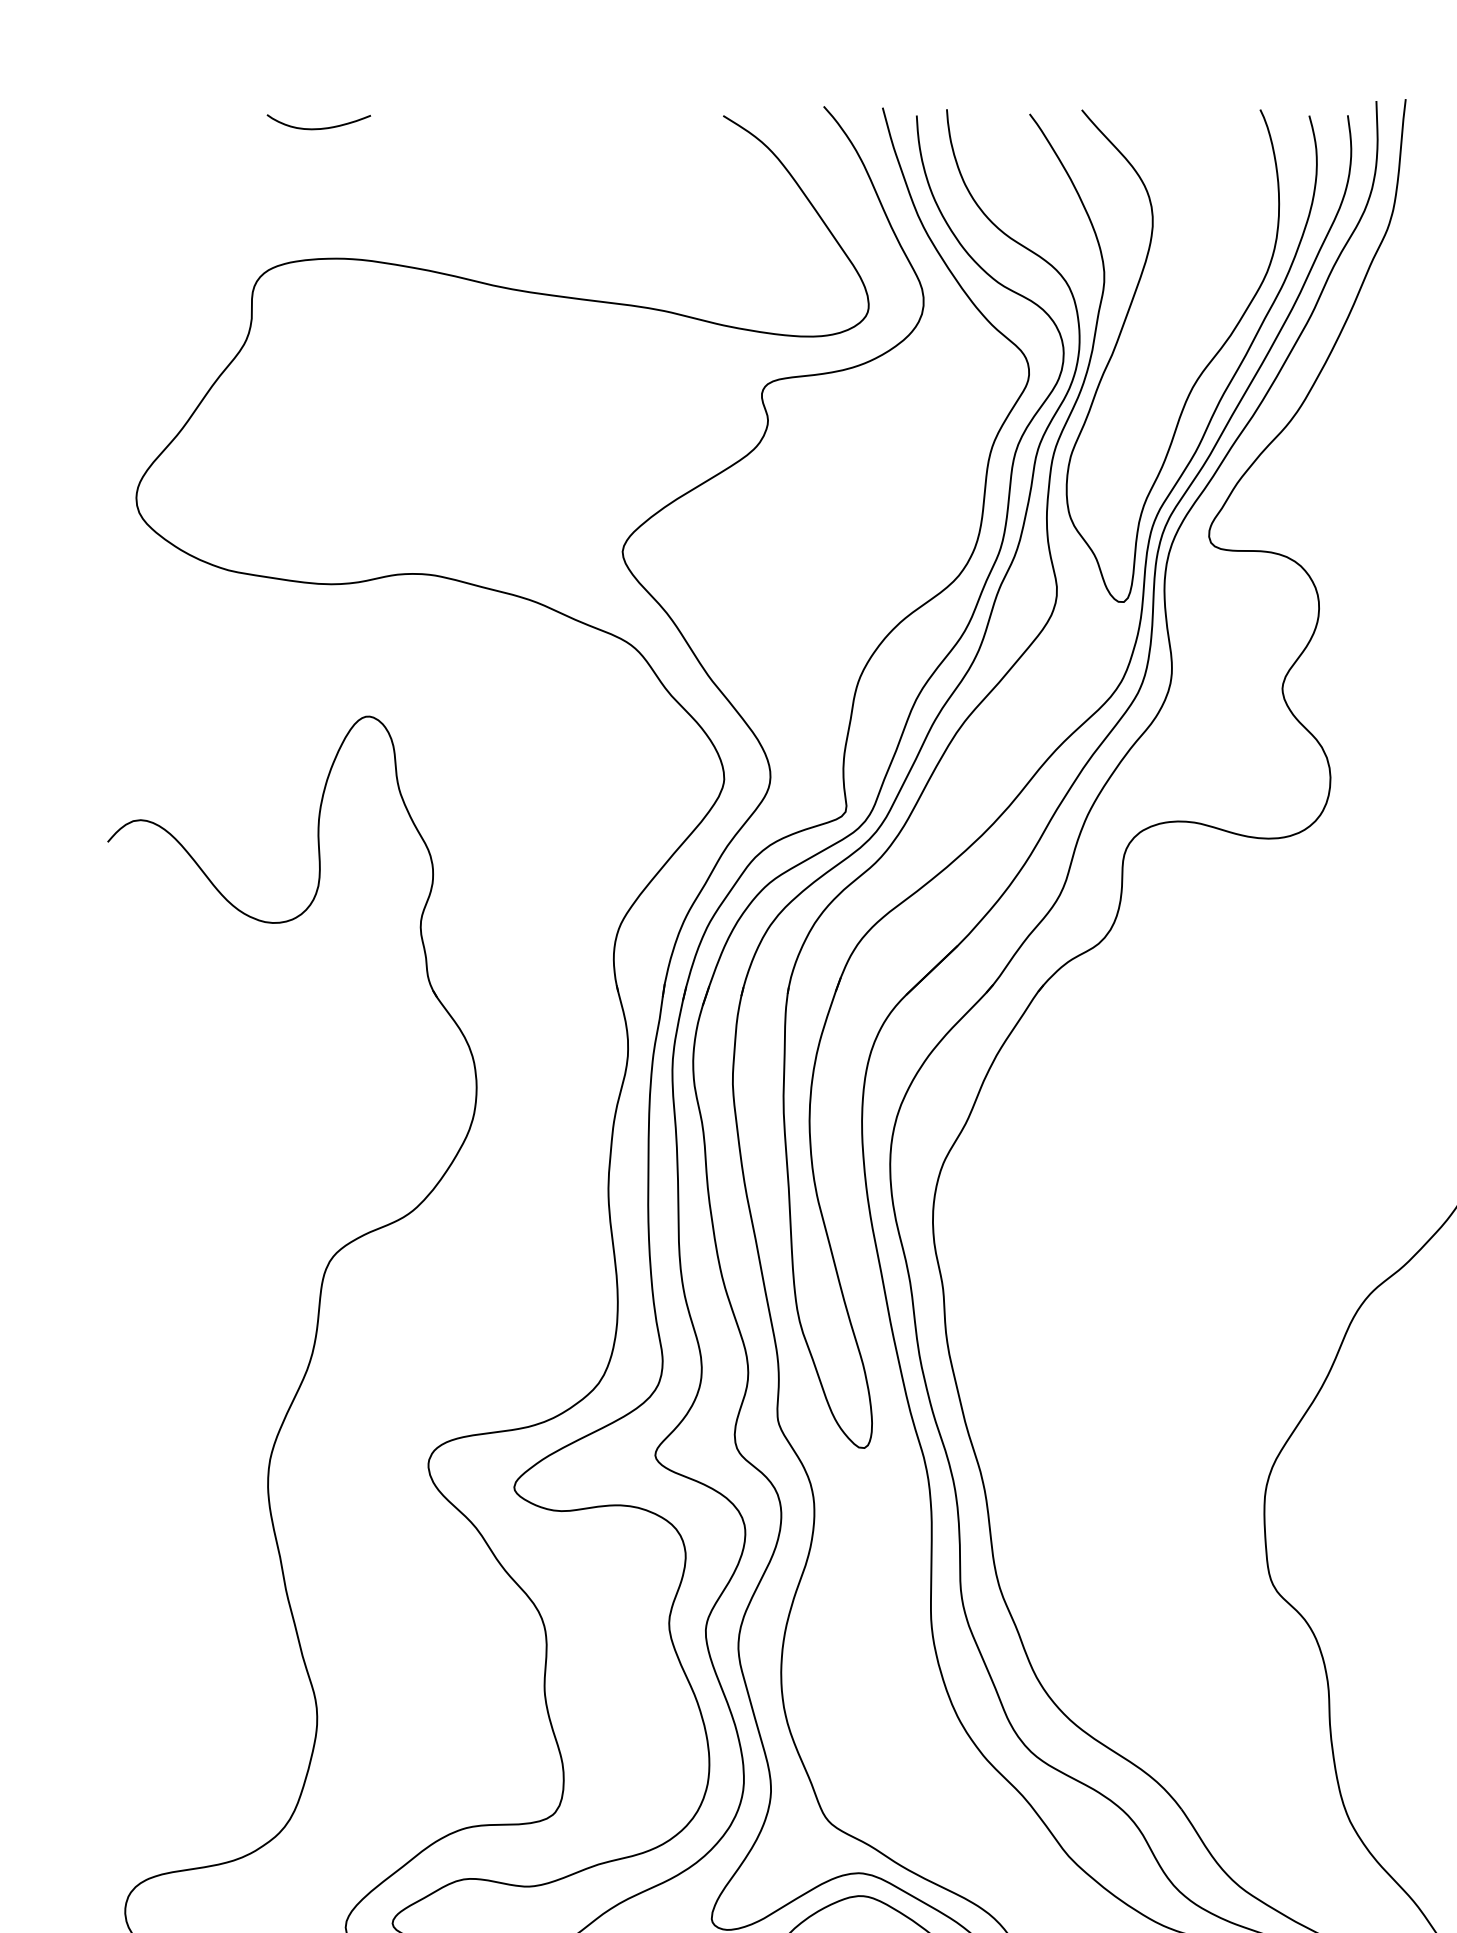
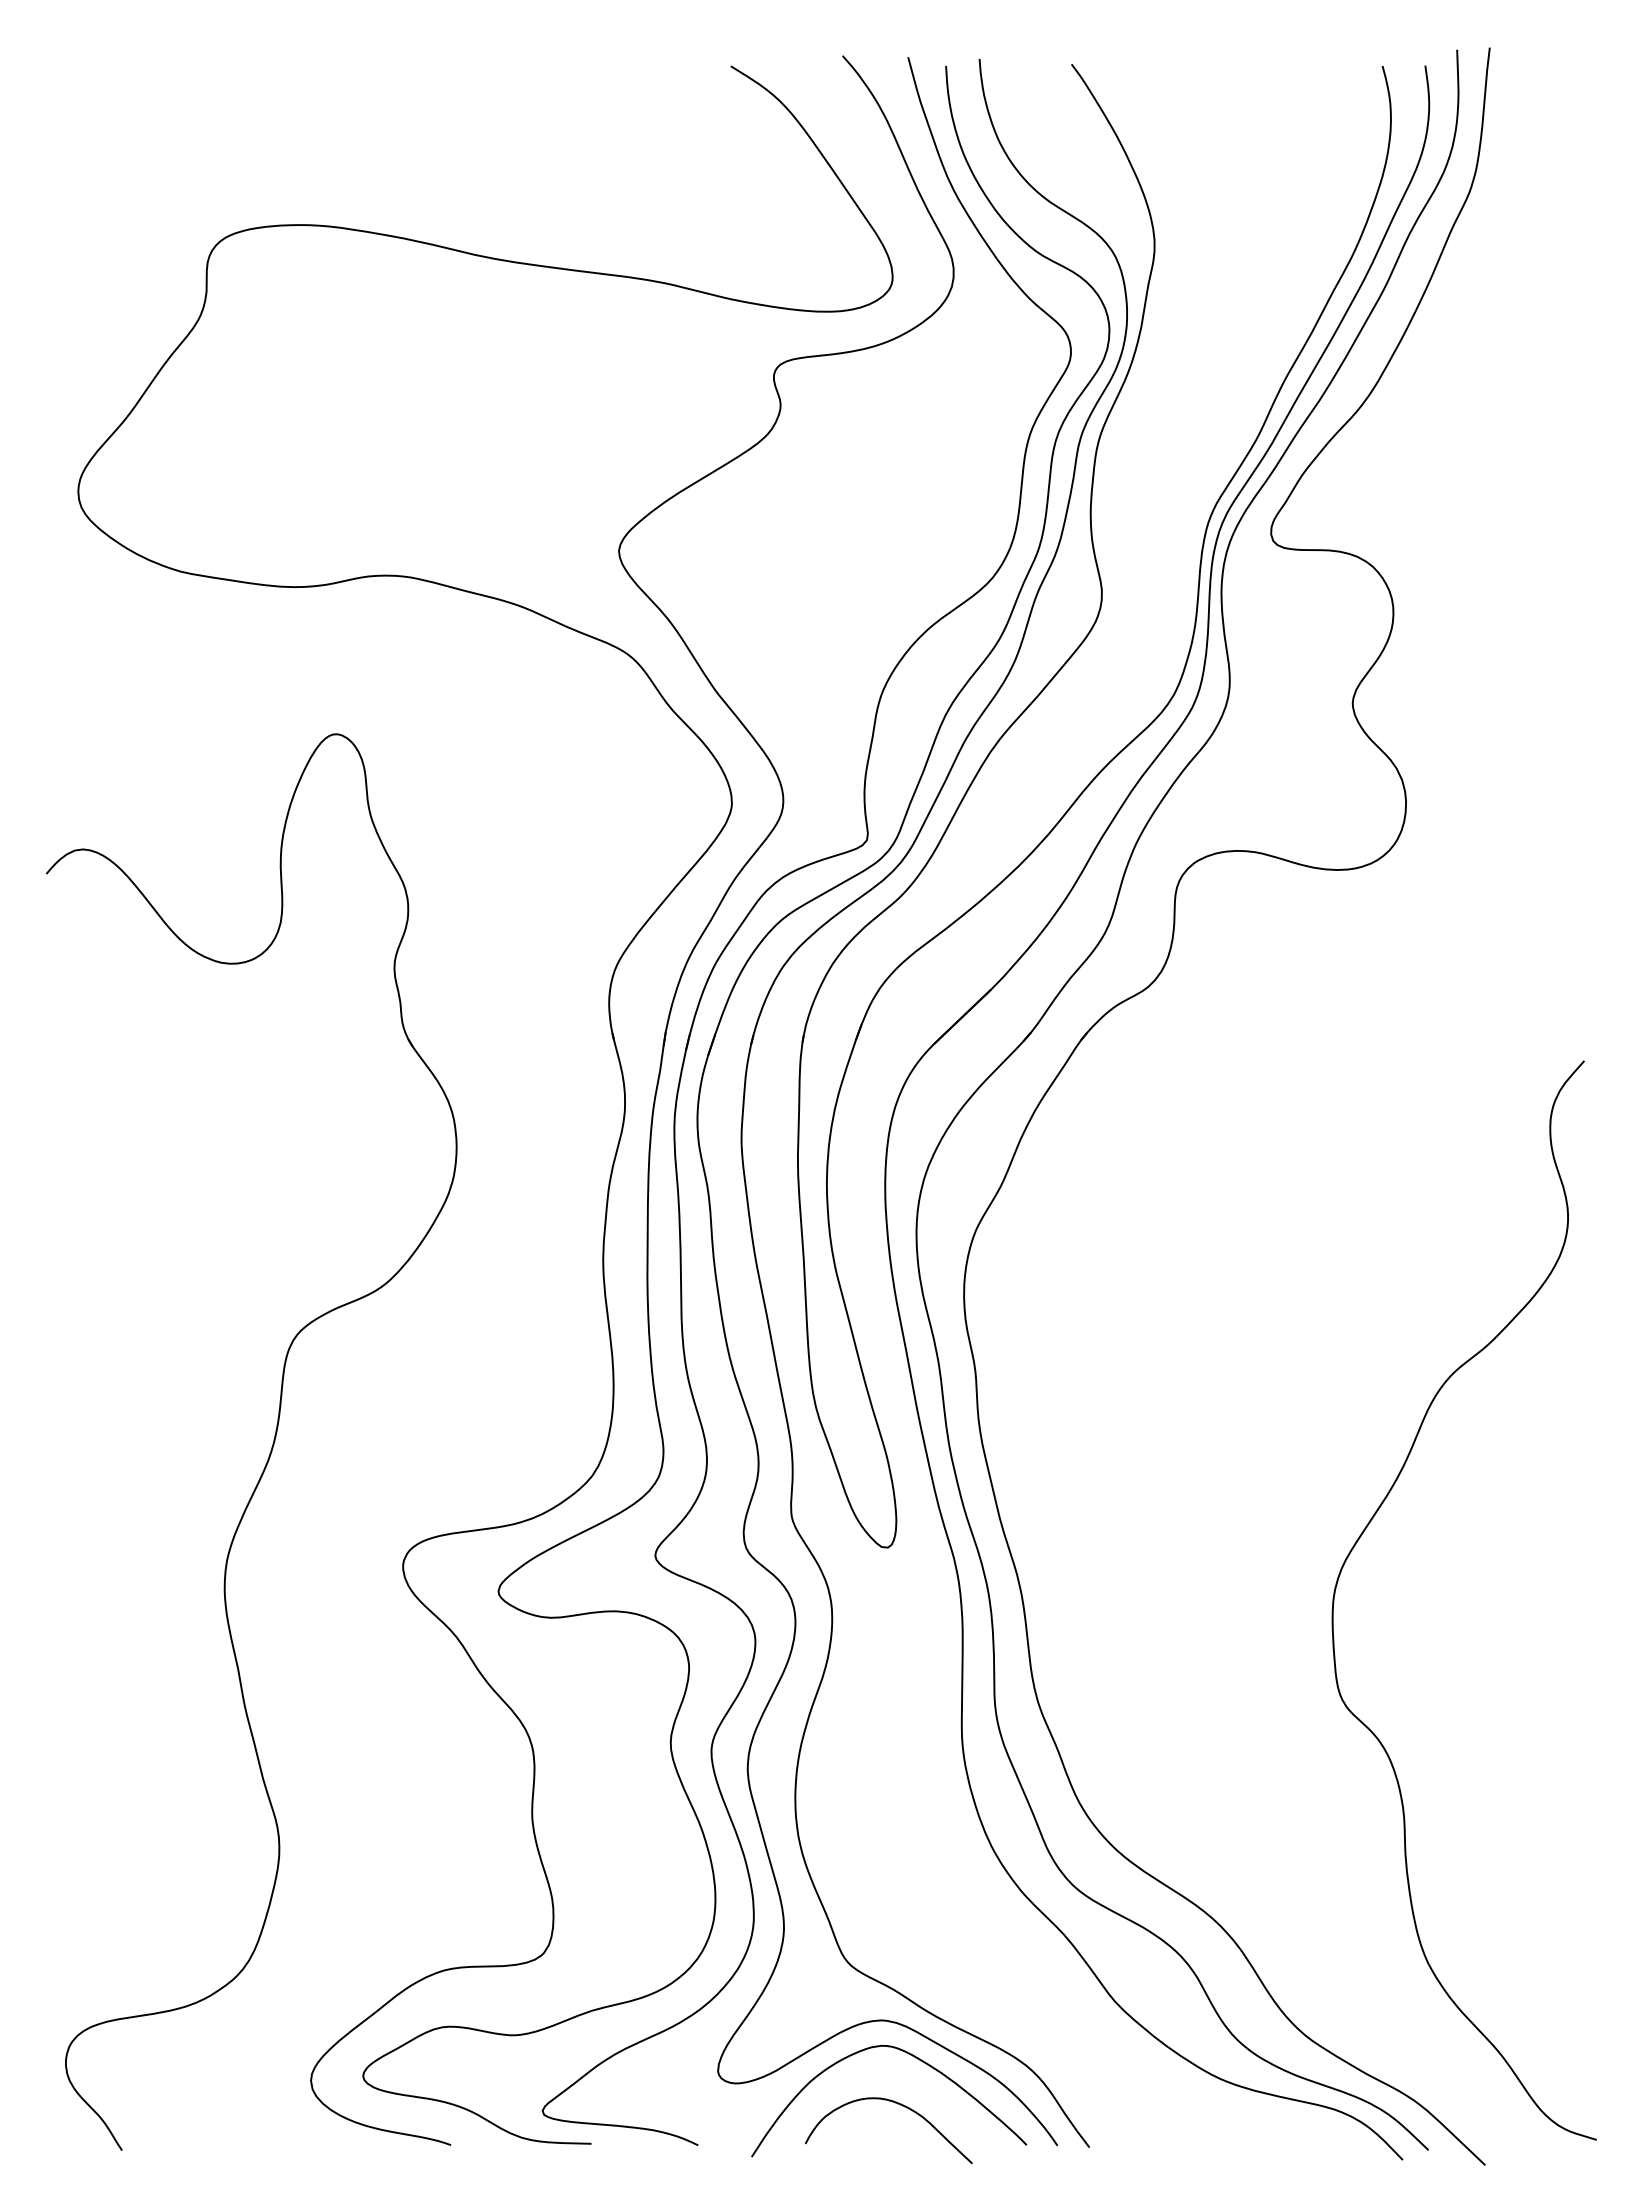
curve: (320, 127) -> (283, 79), removed
curve: (1199, 375) -> (1260, 354), removed

